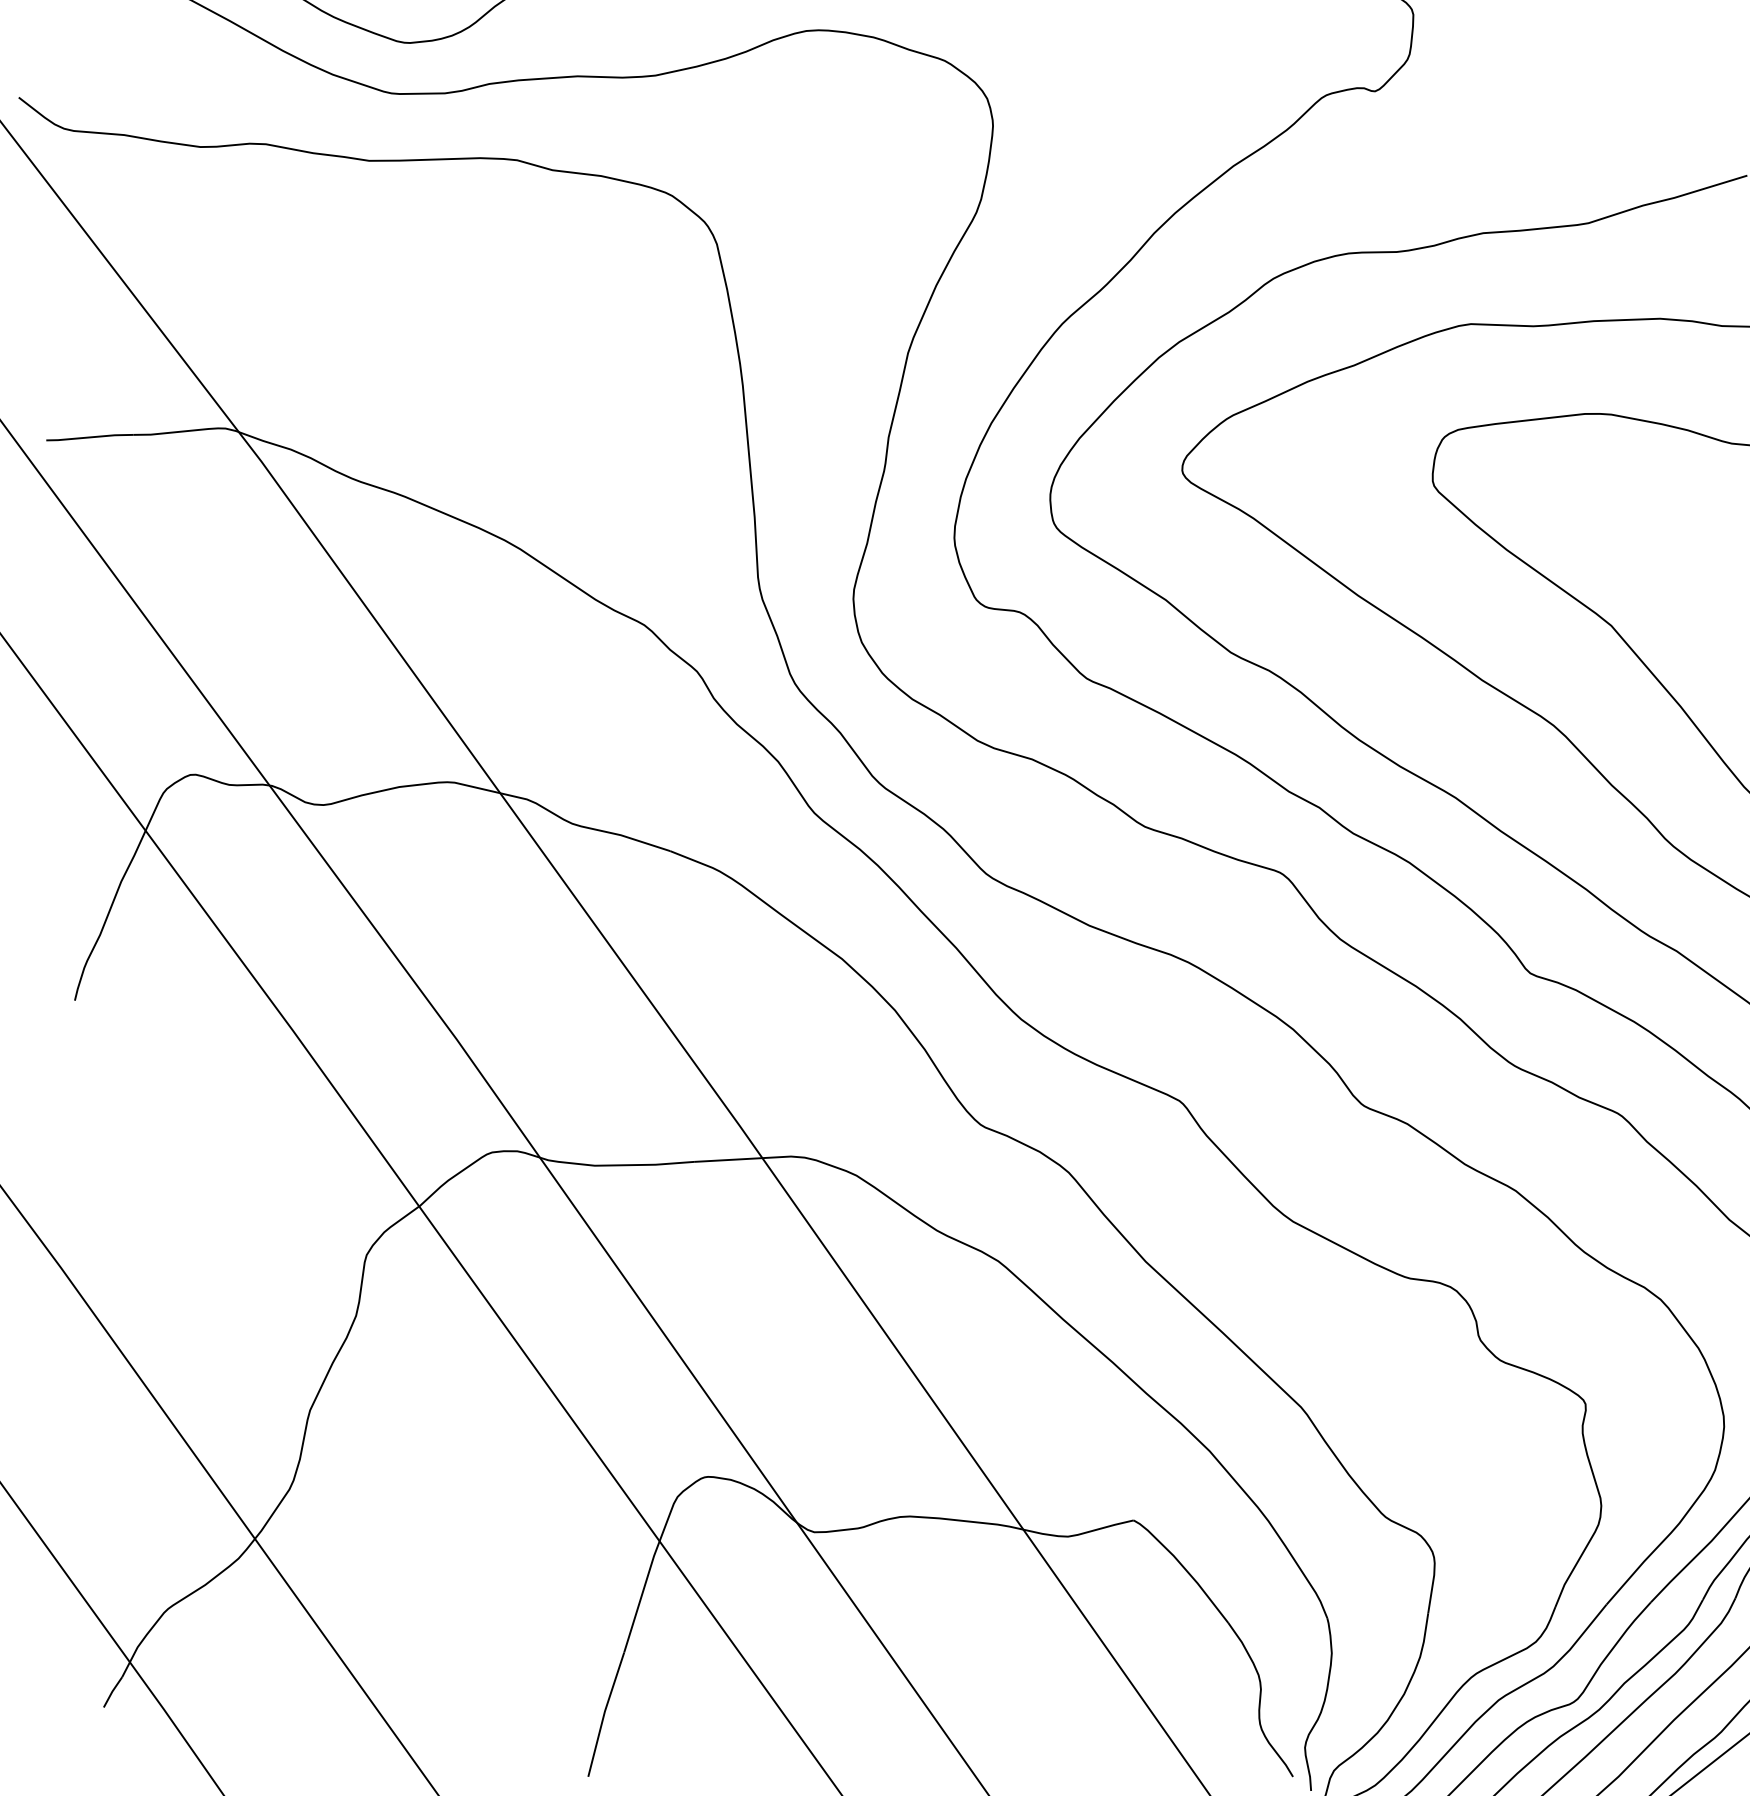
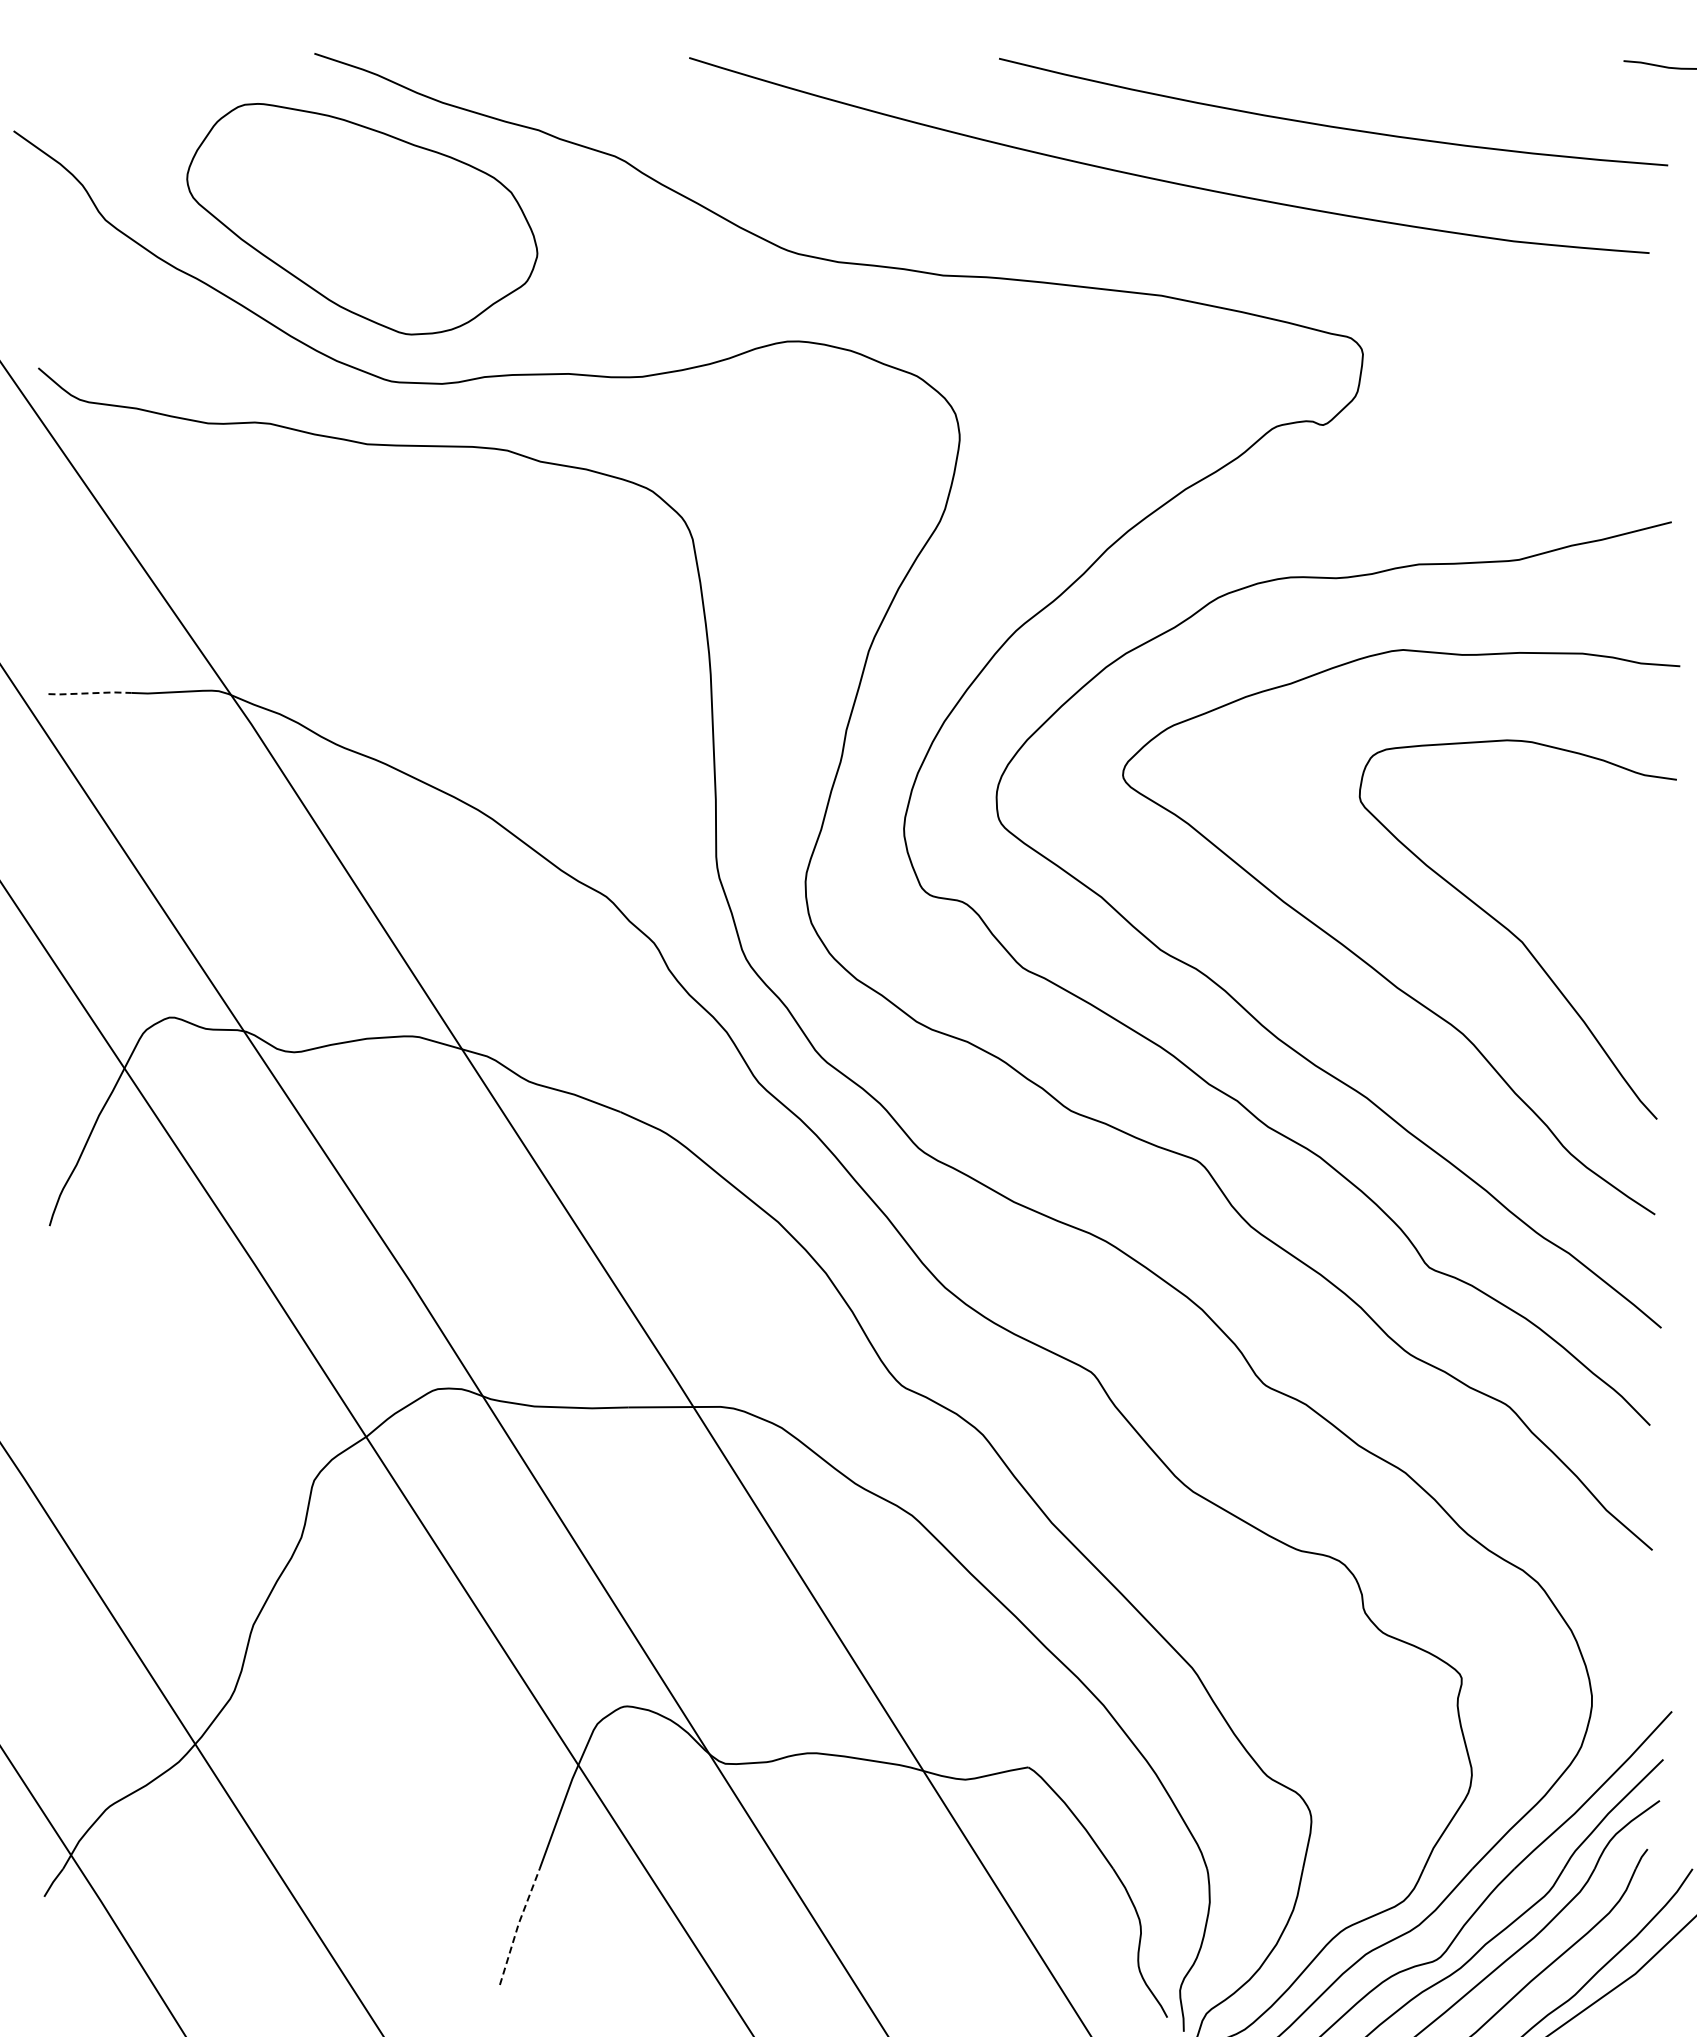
line: (90, 437) -> (90, 693), solid -> dashed
line: (604, 1713) -> (518, 1925), solid -> dashed

